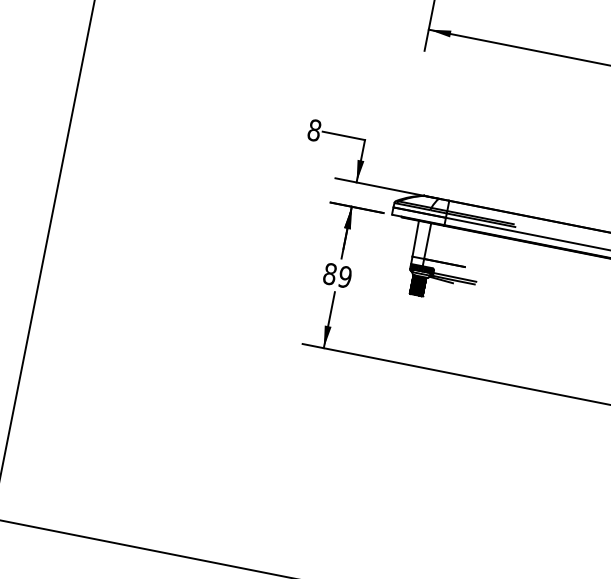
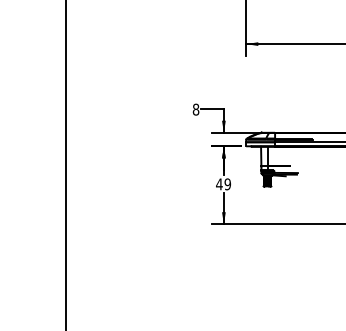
text: (330, 274) -> (219, 184), 89 -> 49

